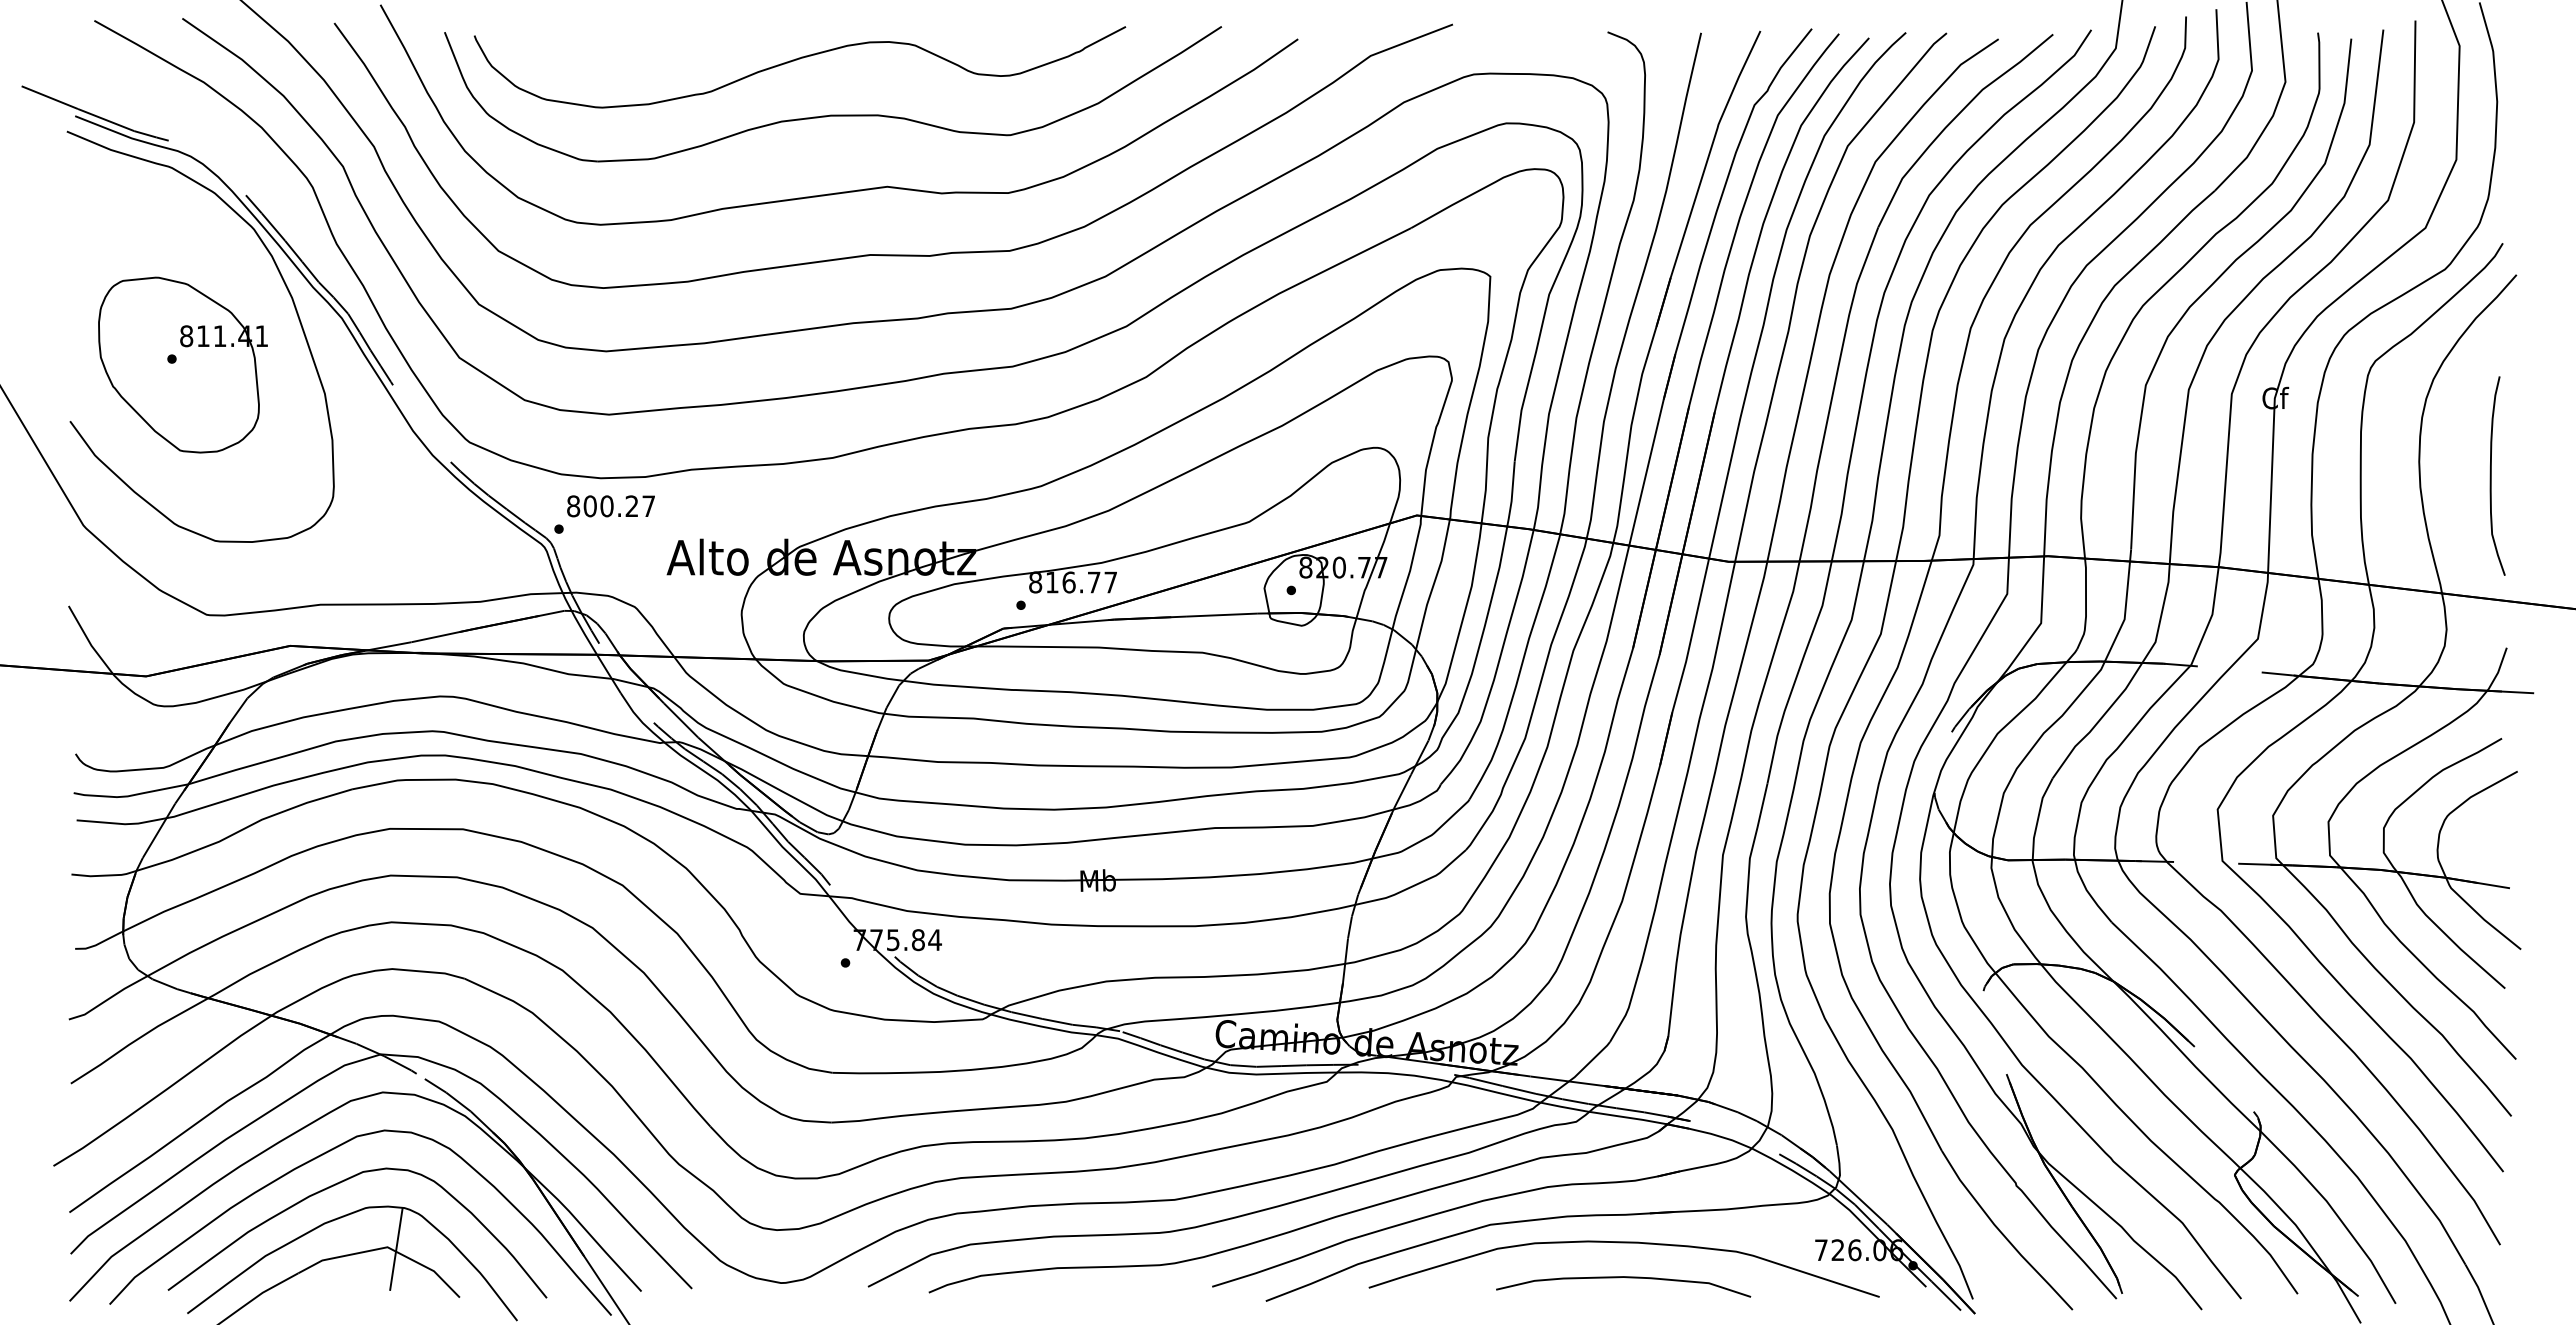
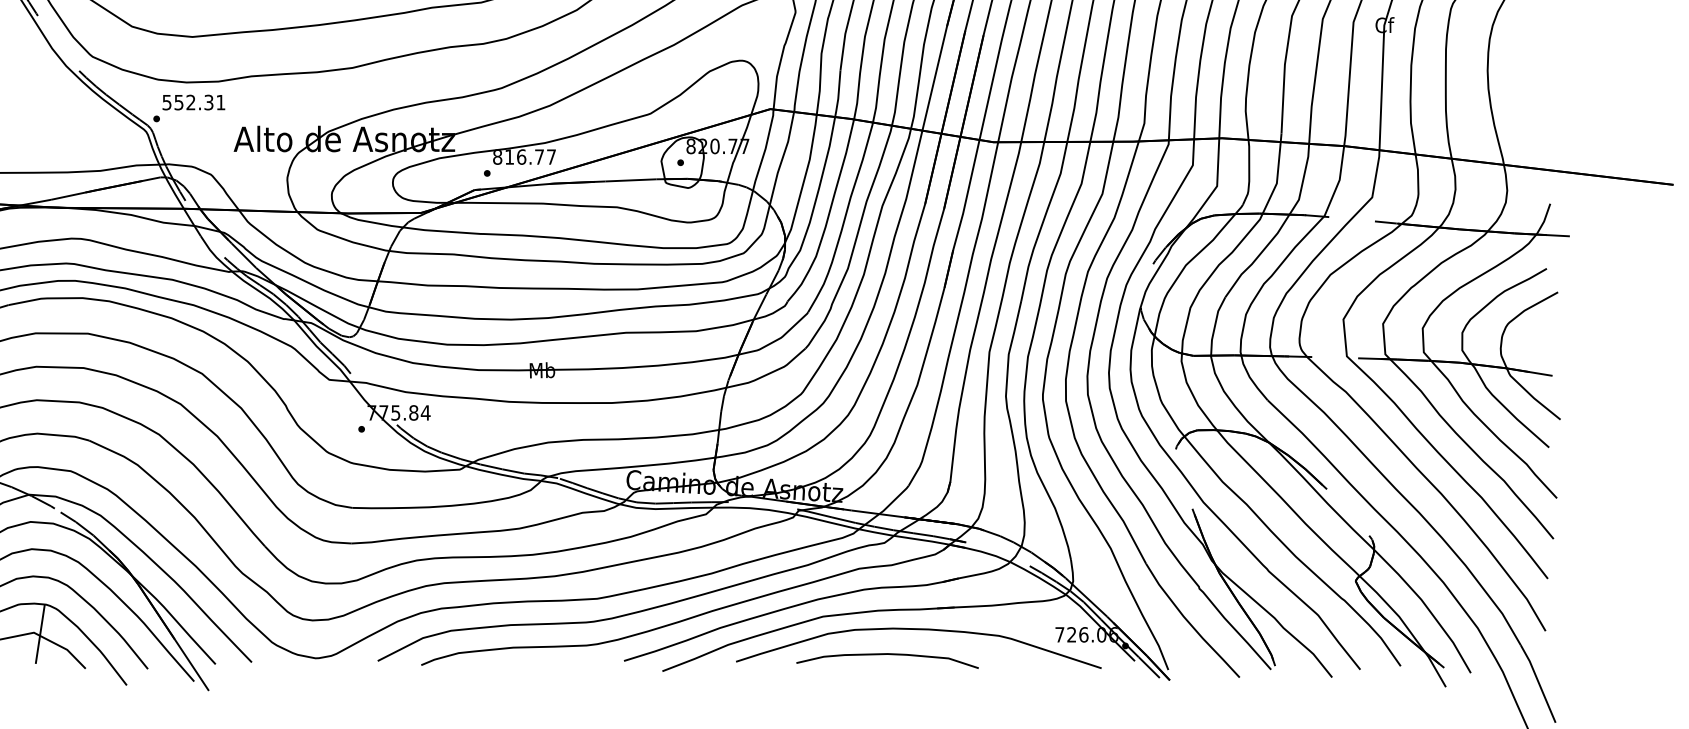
curve: (2491, 475) -> (1539, 80), removed
text: (610, 506) -> (193, 102), 800.27 -> 552.31
curve: (1626, 1278) -> (889, 655), moved

